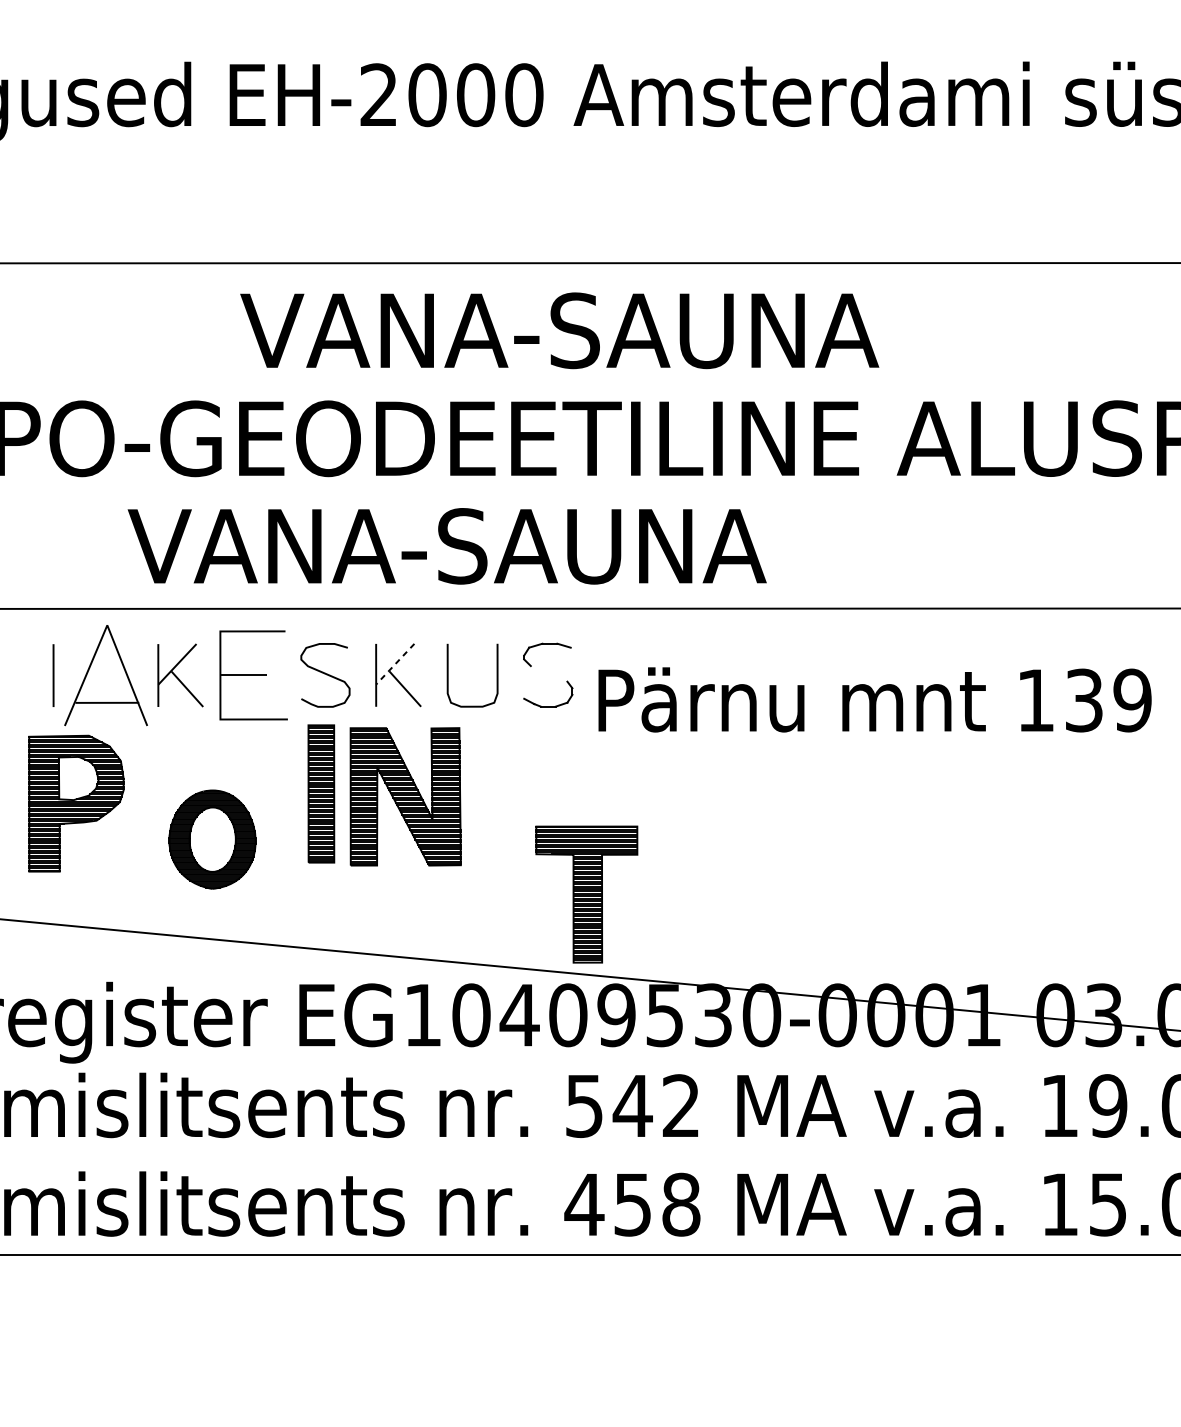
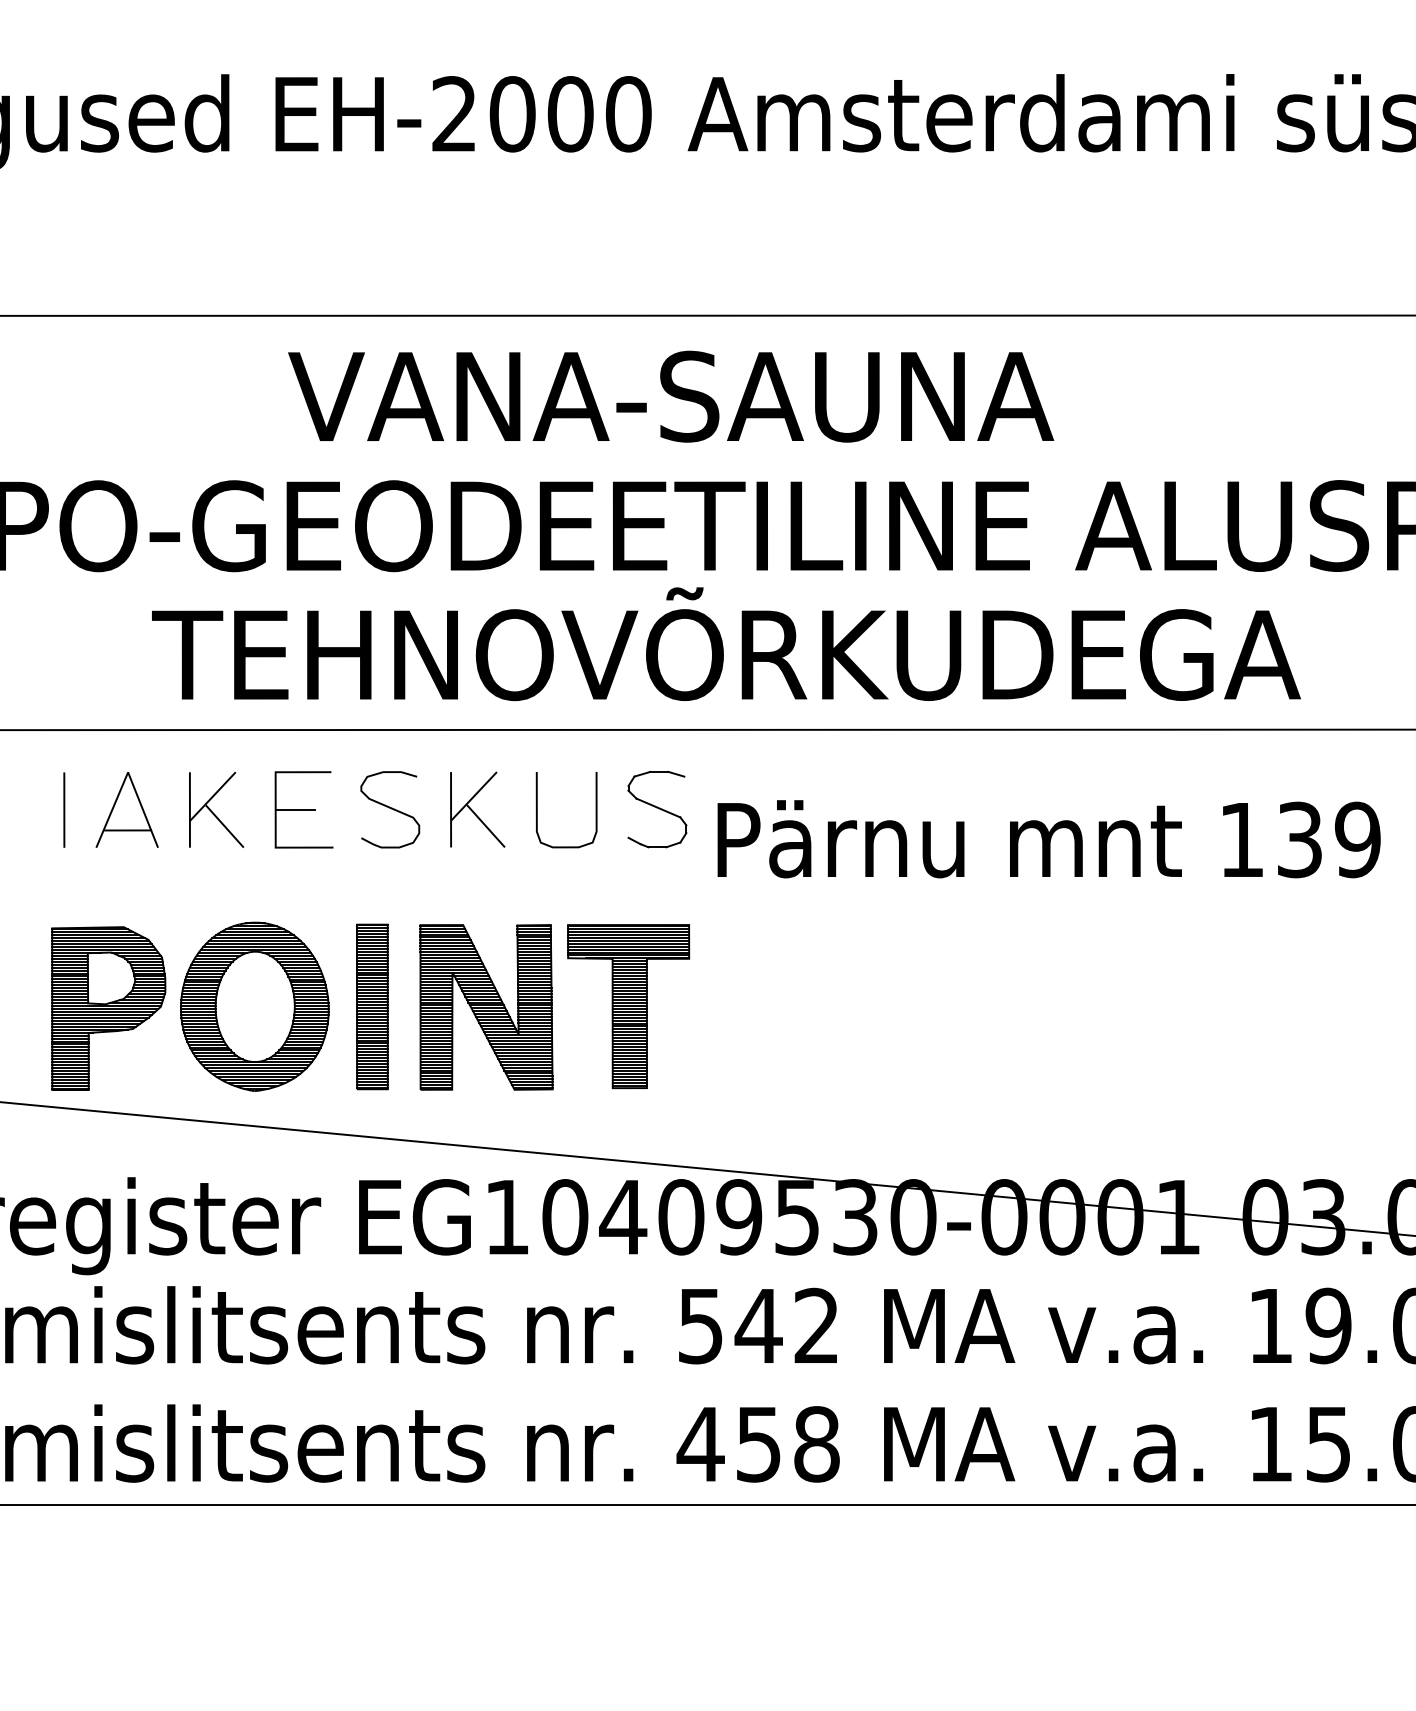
text: (605, 537) -> (726, 644), VANA-SAUNA -> TEHNOVÕRKUDEGA
line: (394, 664) -> (473, 796), dashed -> solid
line: (549, 673) -> (658, 807), added
part: (105, 675) -> (126, 809), size x0.62
part: (253, 675) -> (303, 809), size x0.71
part: (321, 793) -> (372, 1006), moved
part: (405, 796) -> (486, 1007), moved
part: (76, 803) -> (108, 1008), moved
part: (212, 839) -> (254, 1006), size x1.43
part: (586, 894) -> (628, 1006), moved

